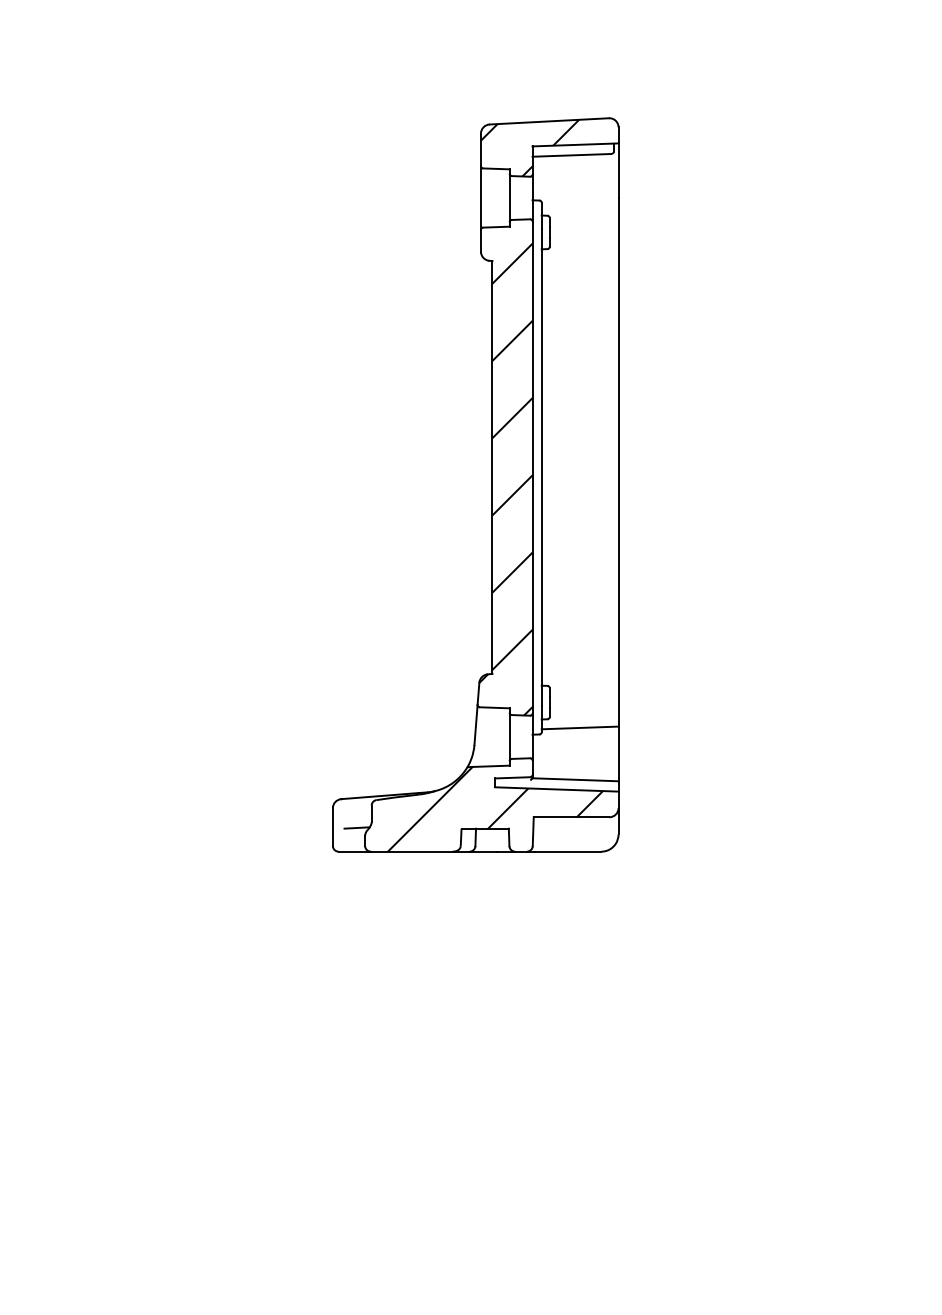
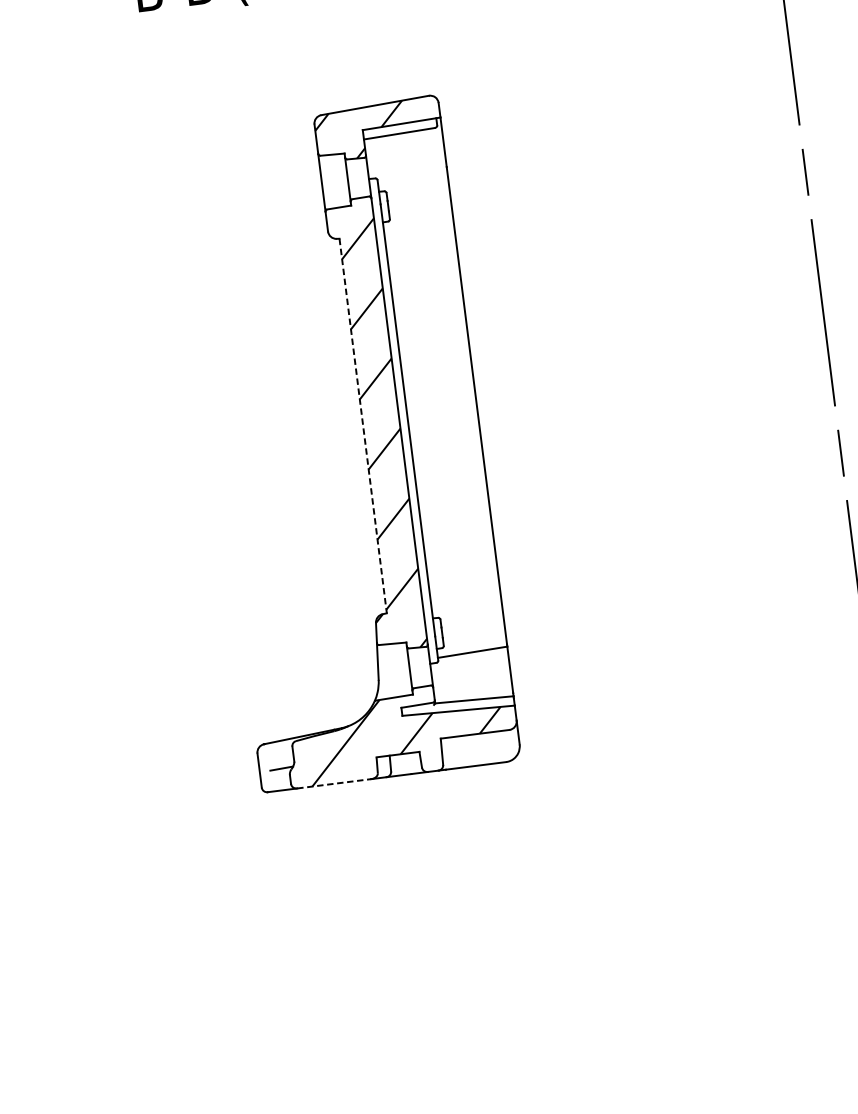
line: (492, 468) -> (363, 426), solid -> dashed
line: (411, 851) -> (333, 783), solid -> dashed

